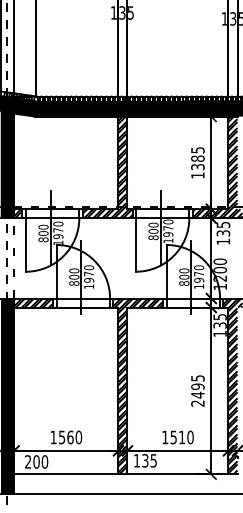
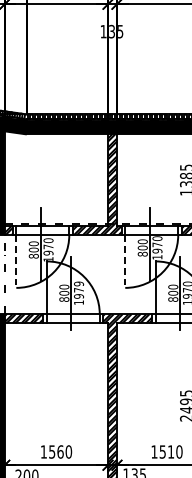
line: (25, 245) -> (16, 261), solid -> dashed
line: (135, 245) -> (124, 261), solid -> dashed
text: (89, 267) -> (79, 283), 1970 -> 1979

